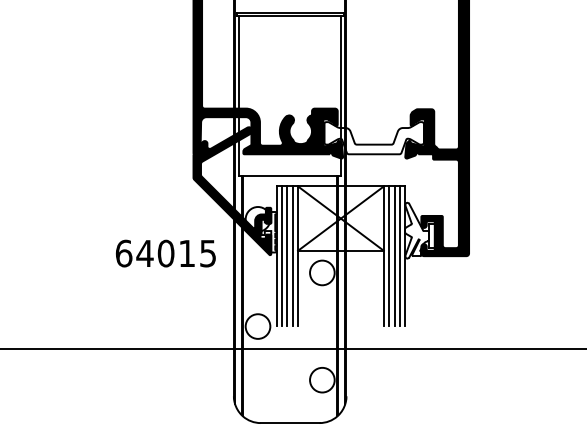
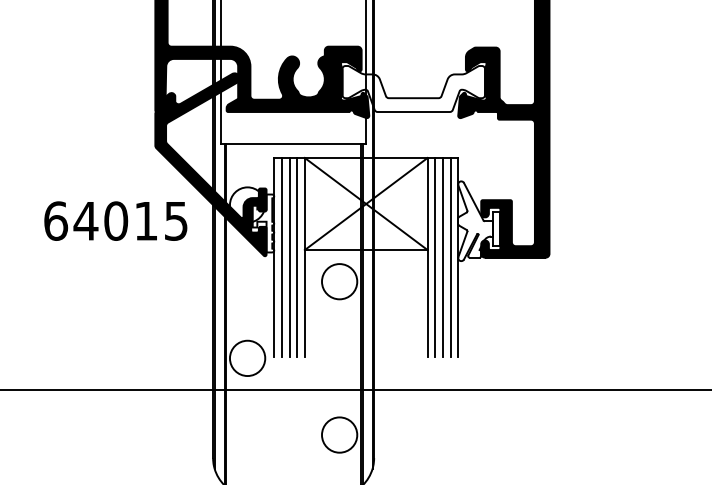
text: (165, 253) -> (115, 220), moved

